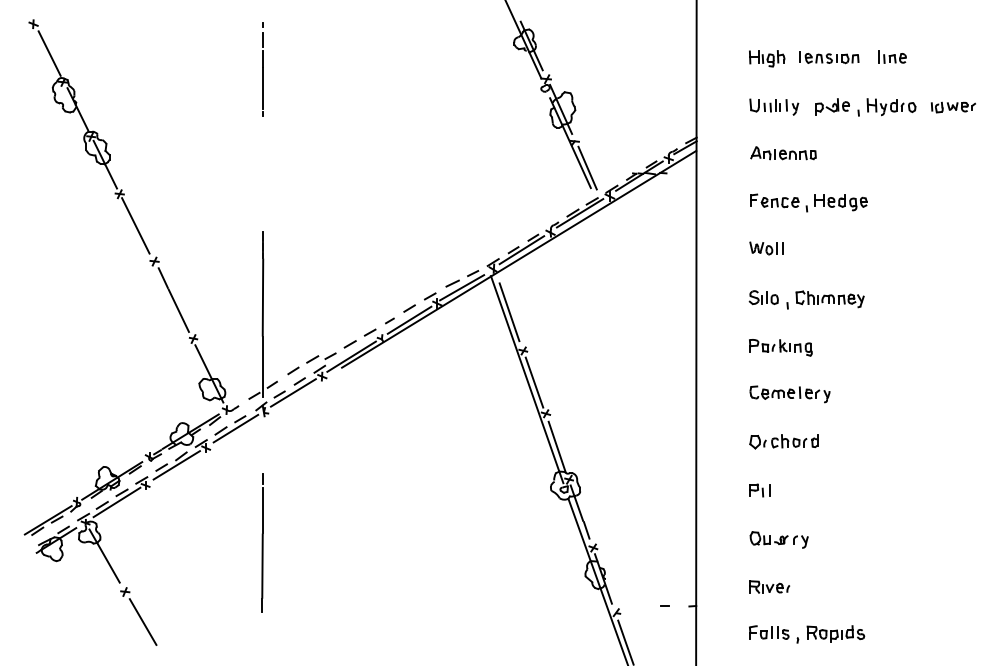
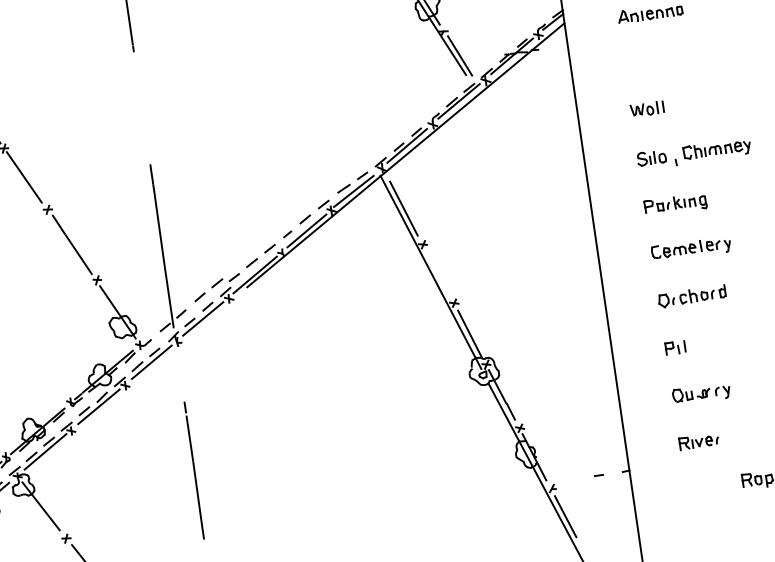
part: (808, 202) -> (681, 58), removed
line: (534, 382) -> (438, 274), removed
part: (774, 634) -> (710, 487), removed

